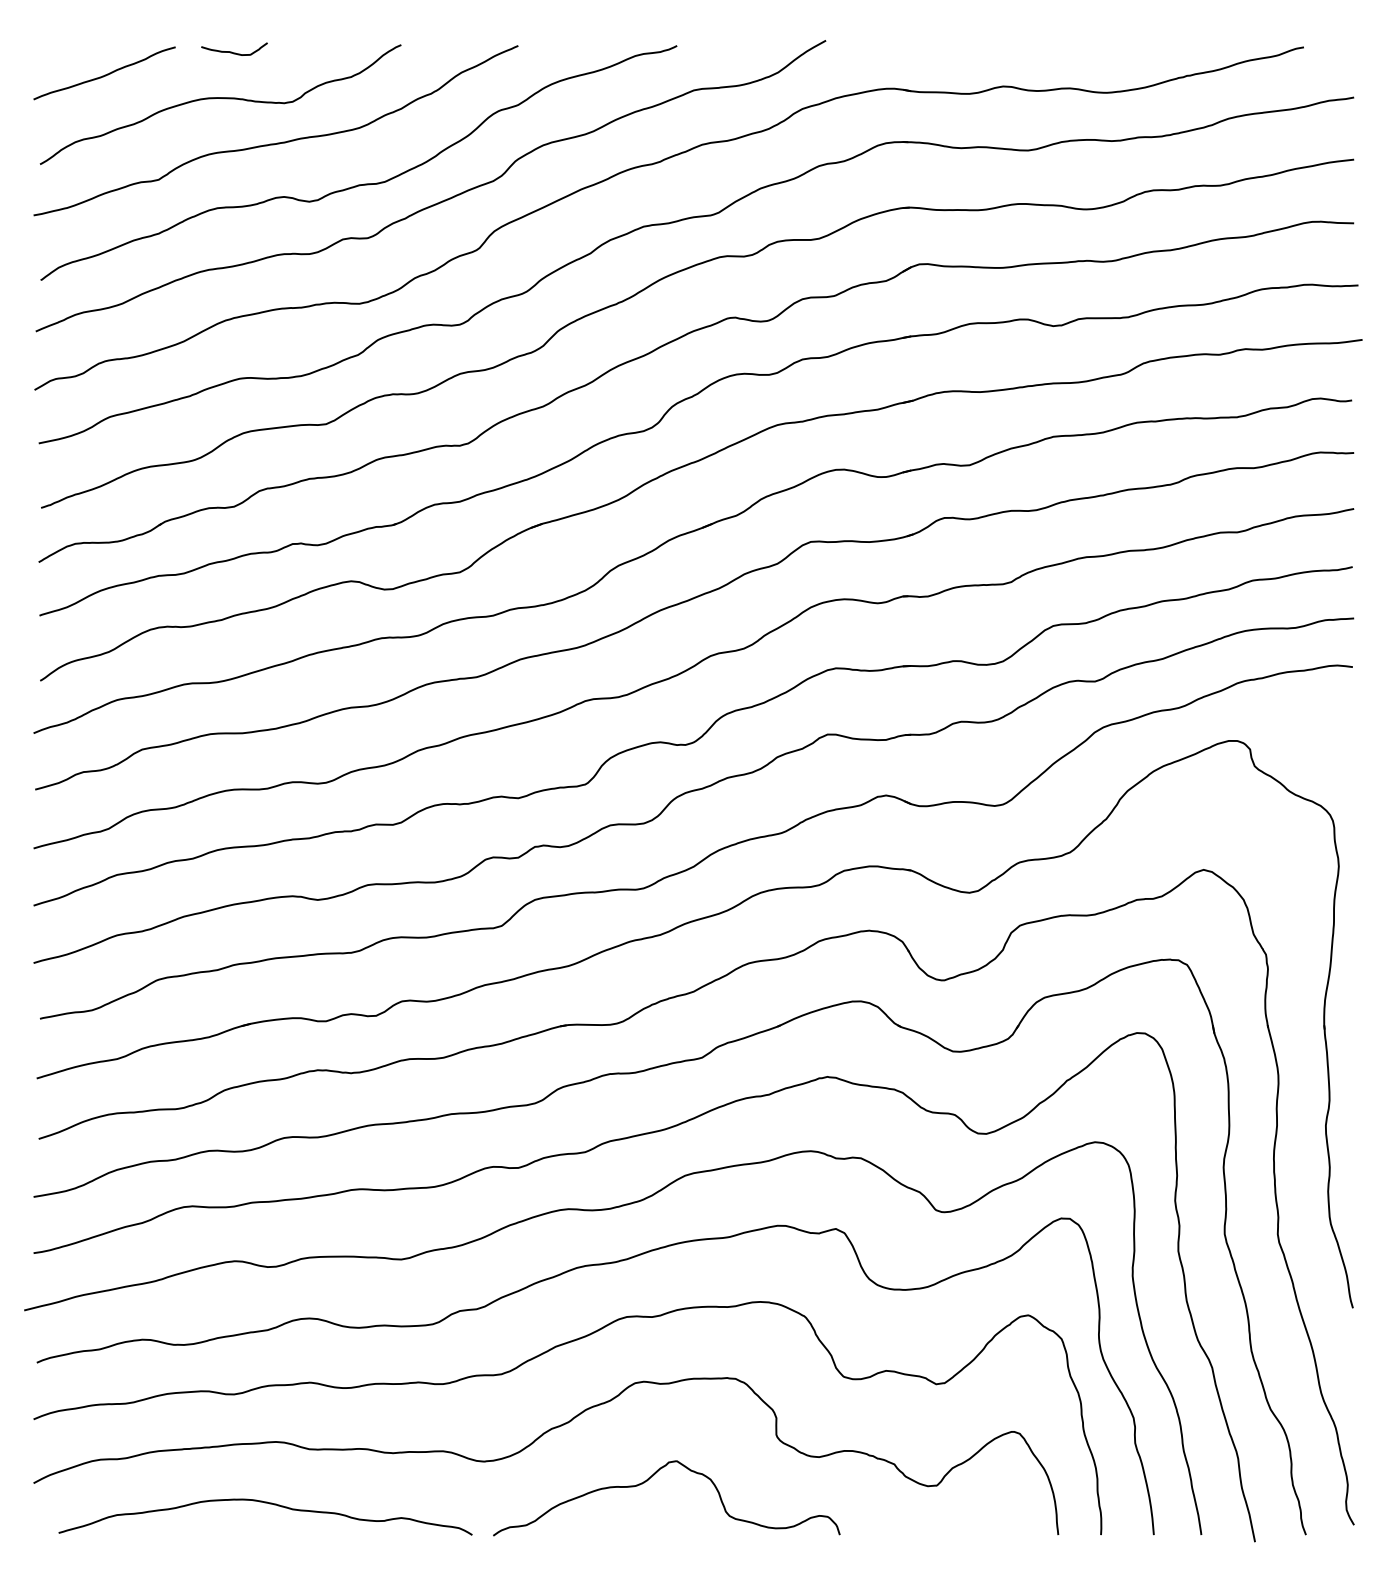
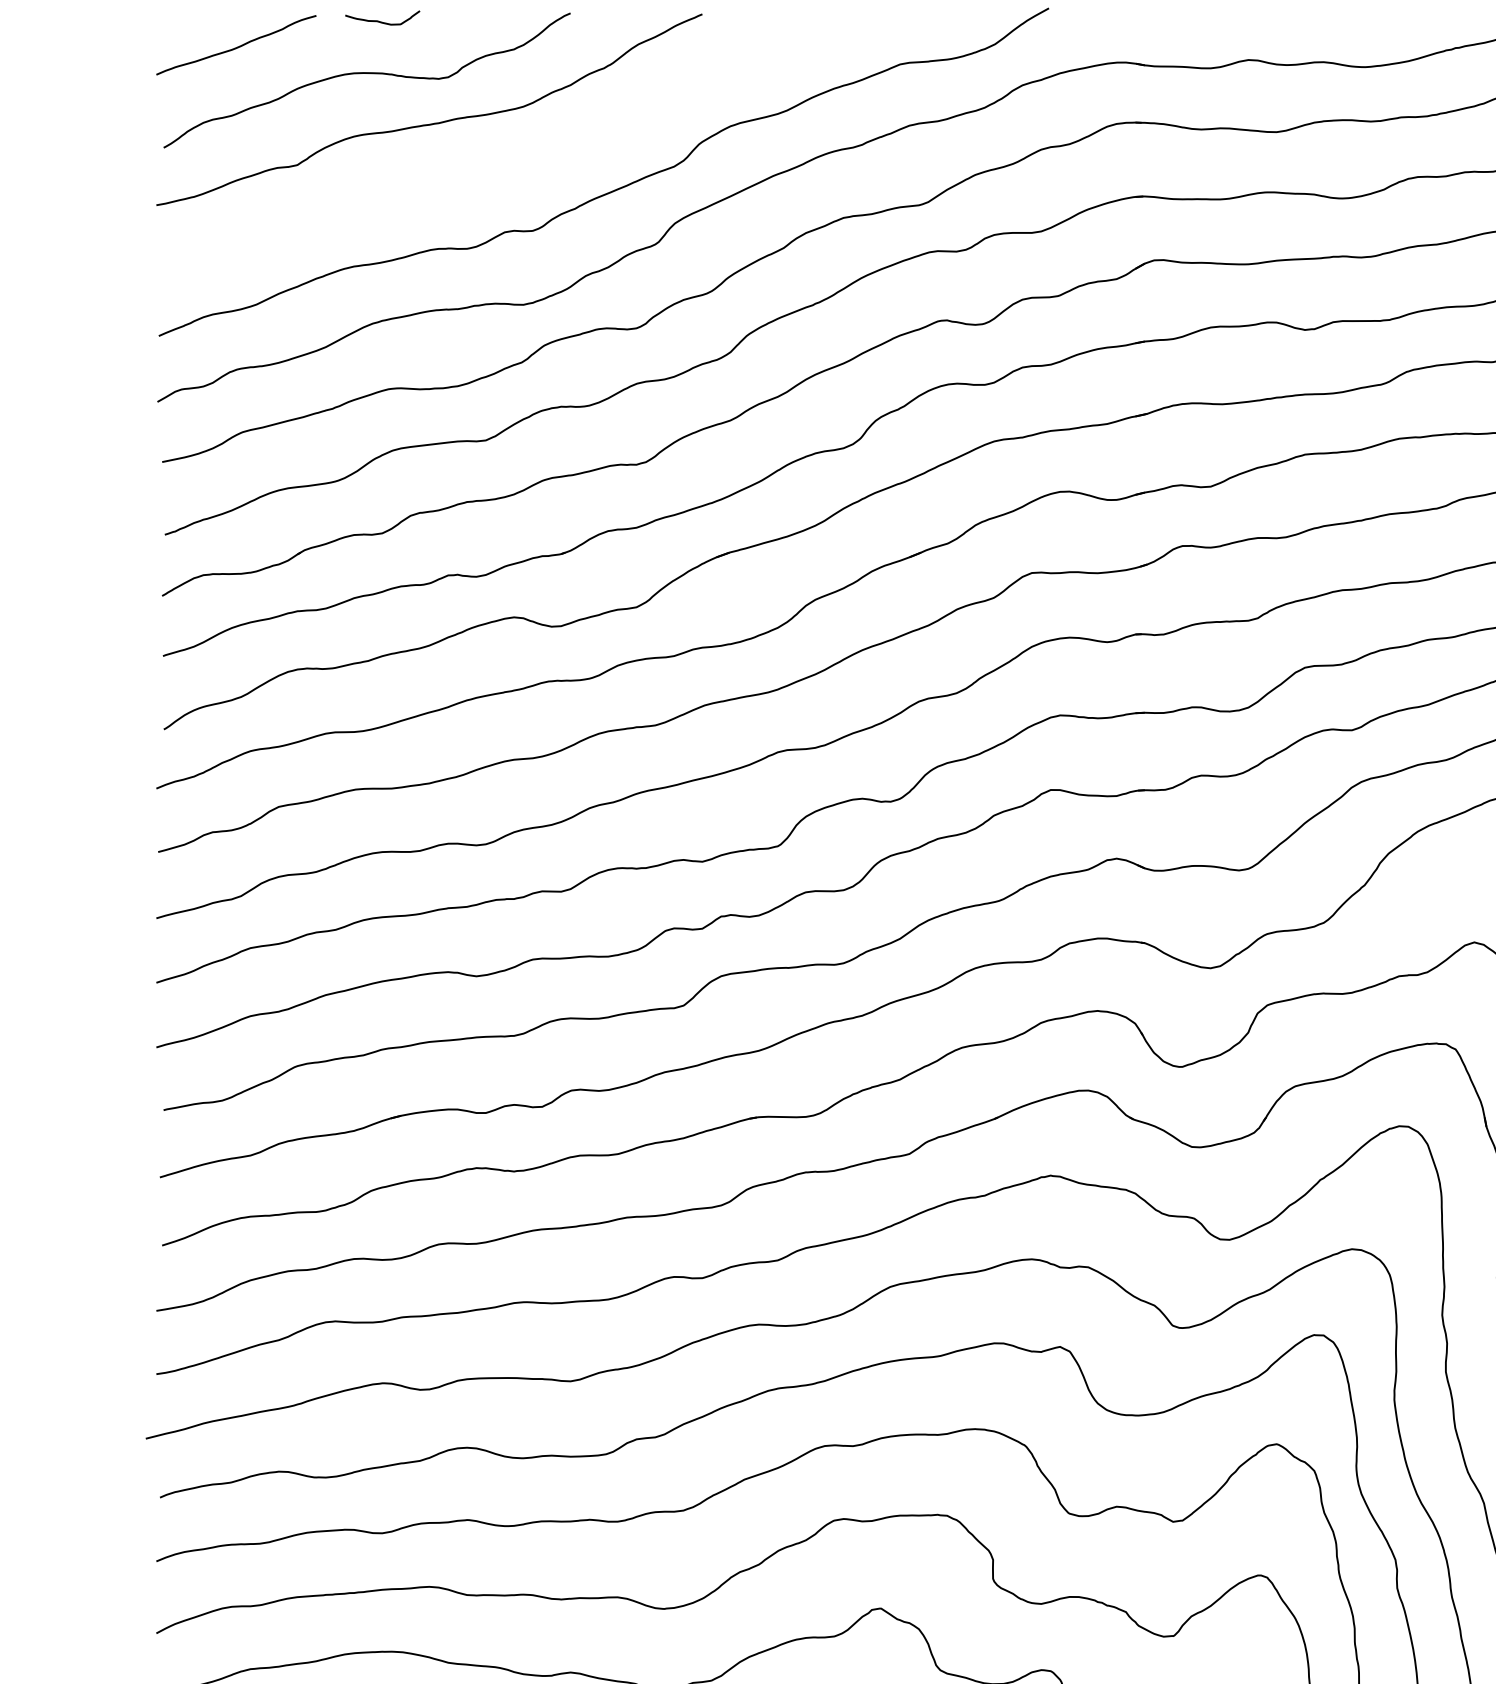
curve: (364, 183) -> (529, 169), removed

